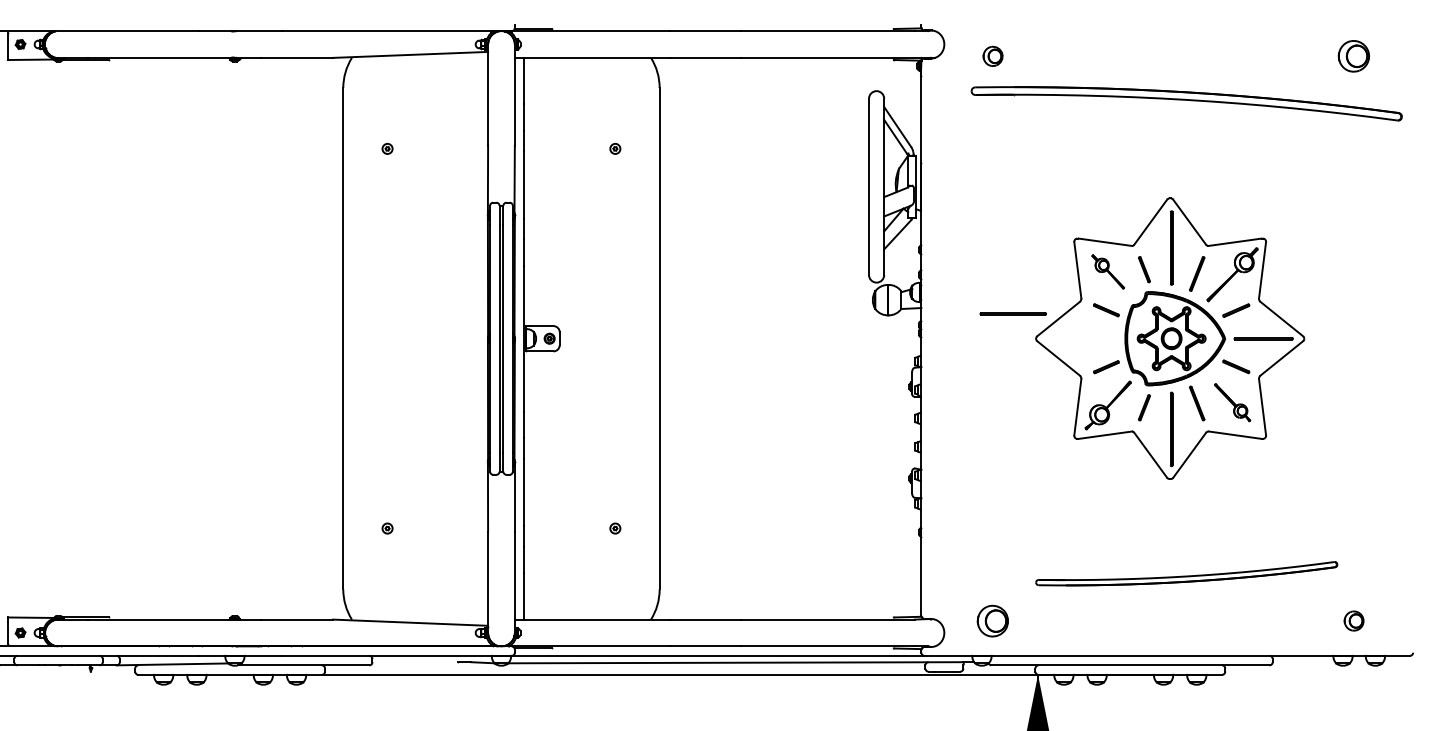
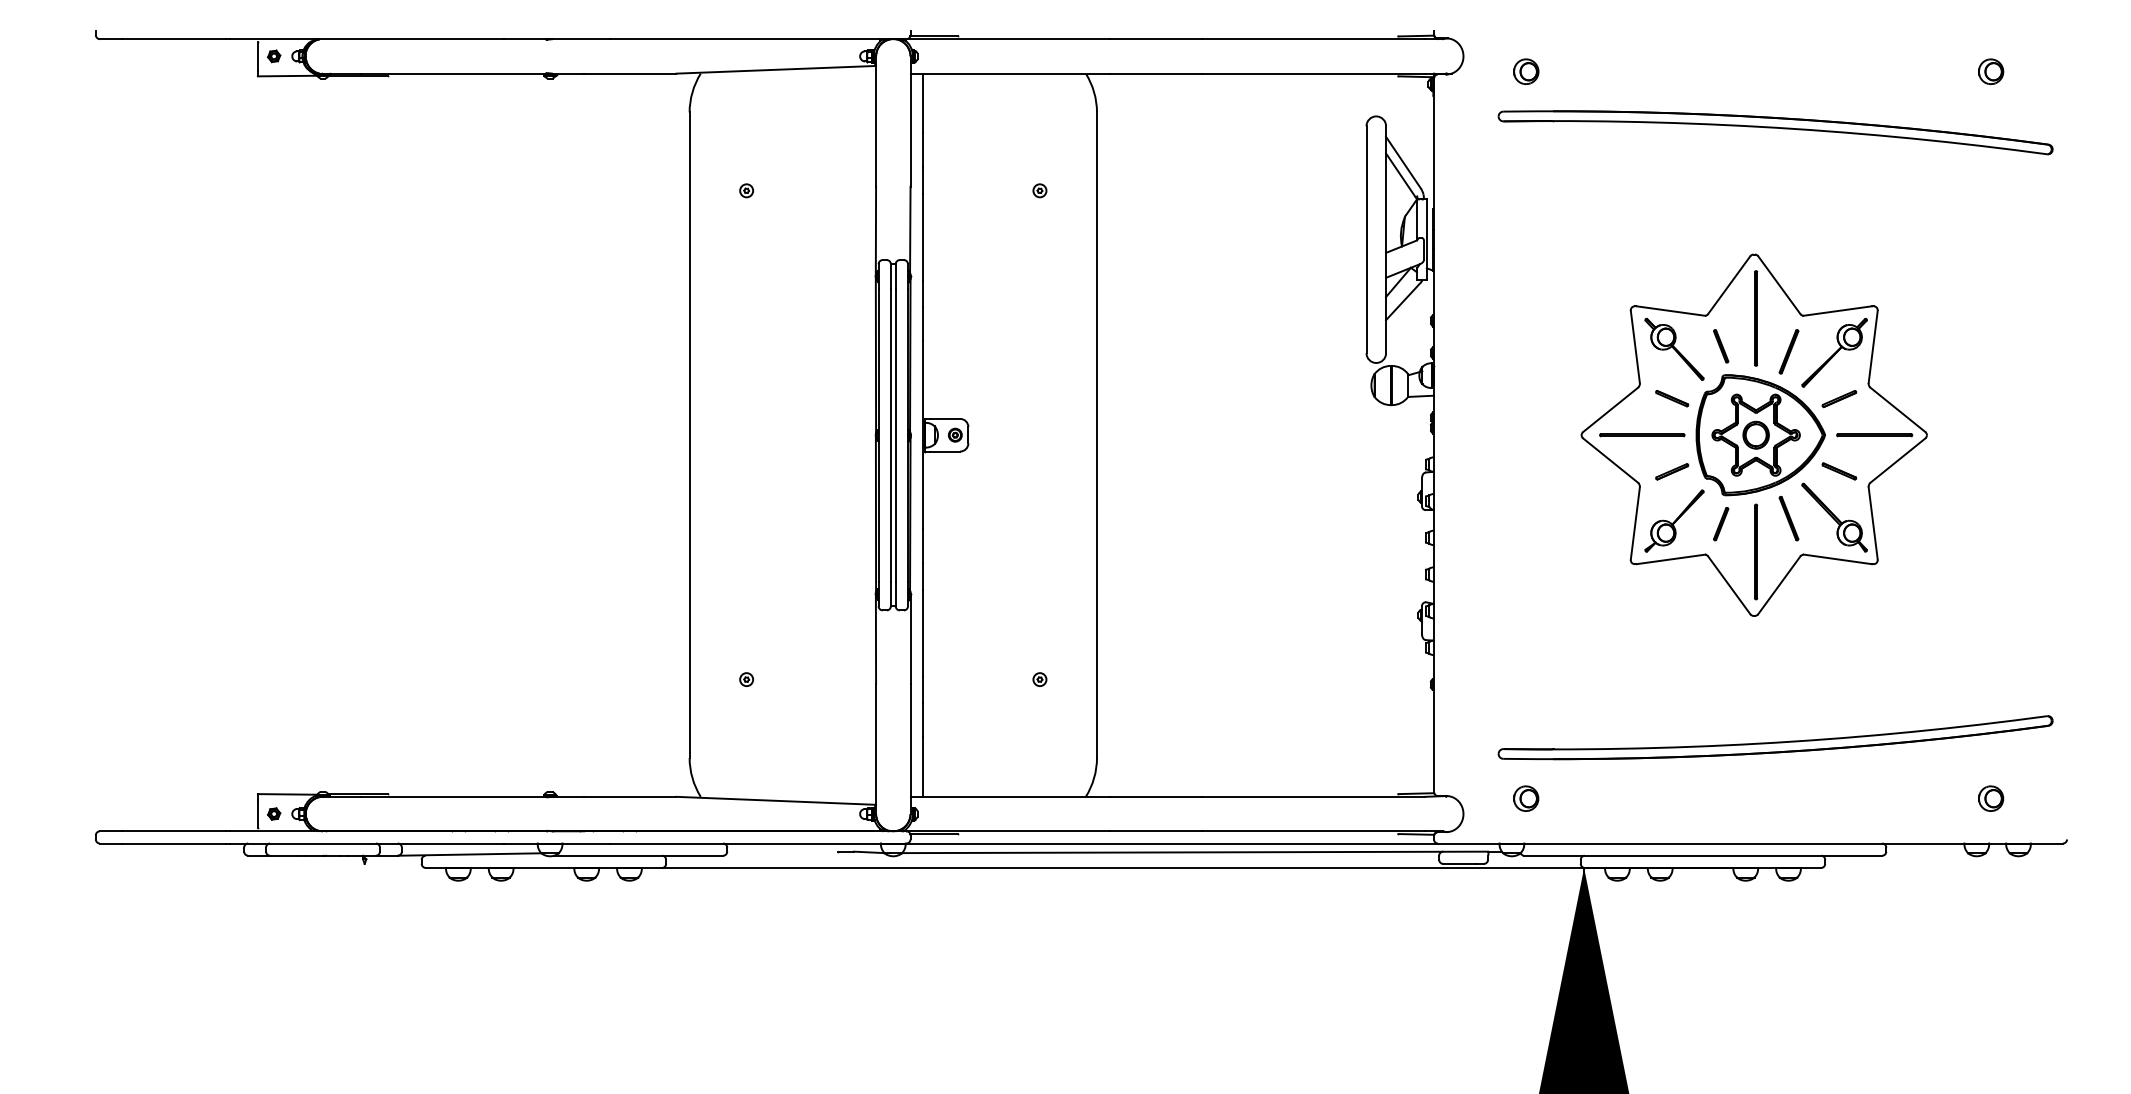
part: (1354, 56) -> (1991, 71), size x0.62
part: (1108, 271) -> (1674, 348), size x1.43
line: (1013, 314) -> (1642, 435), moved
part: (1232, 402) -> (1834, 517), size x1.43
part: (1186, 573) -> (1775, 737), size x1.43
part: (993, 620) -> (1526, 798), size x0.62

